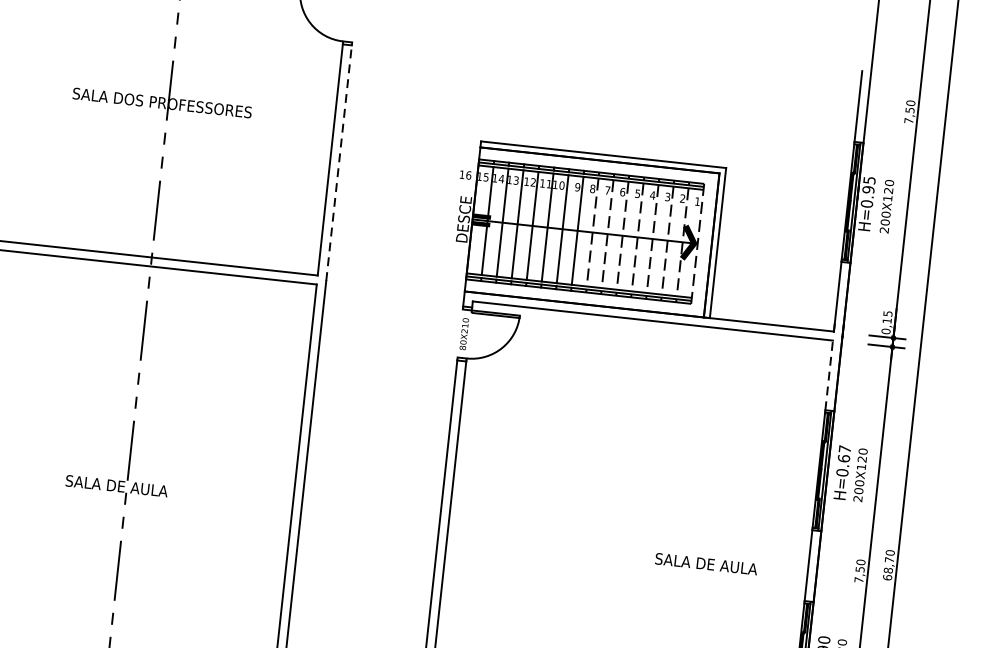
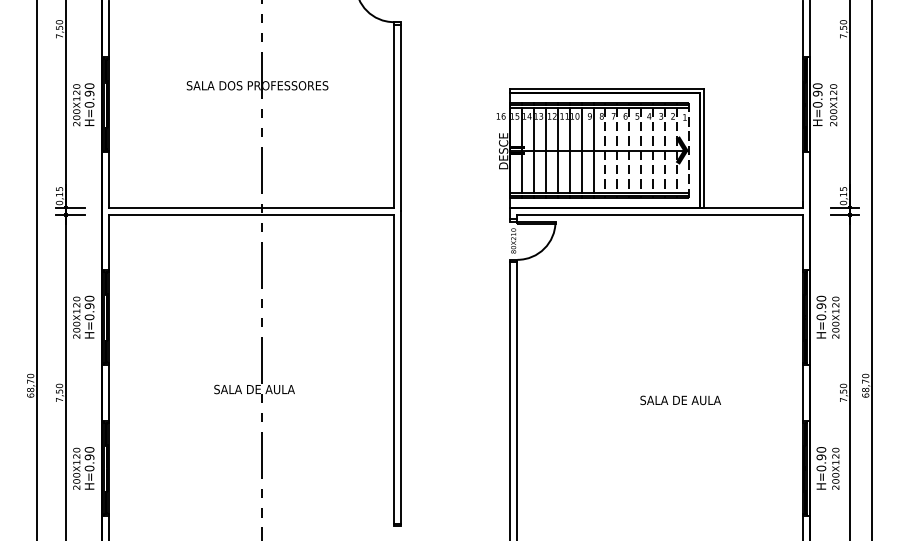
line: (339, 162) -> (401, 117), dashed -> solid
text: (869, 180) -> (817, 86), H=0.95 -> H=0.90
line: (828, 375) -> (802, 242), dashed -> solid
text: (844, 454) -> (821, 302), H=0.67 -> H=0.90
text: (706, 564) -> (680, 400), moved

